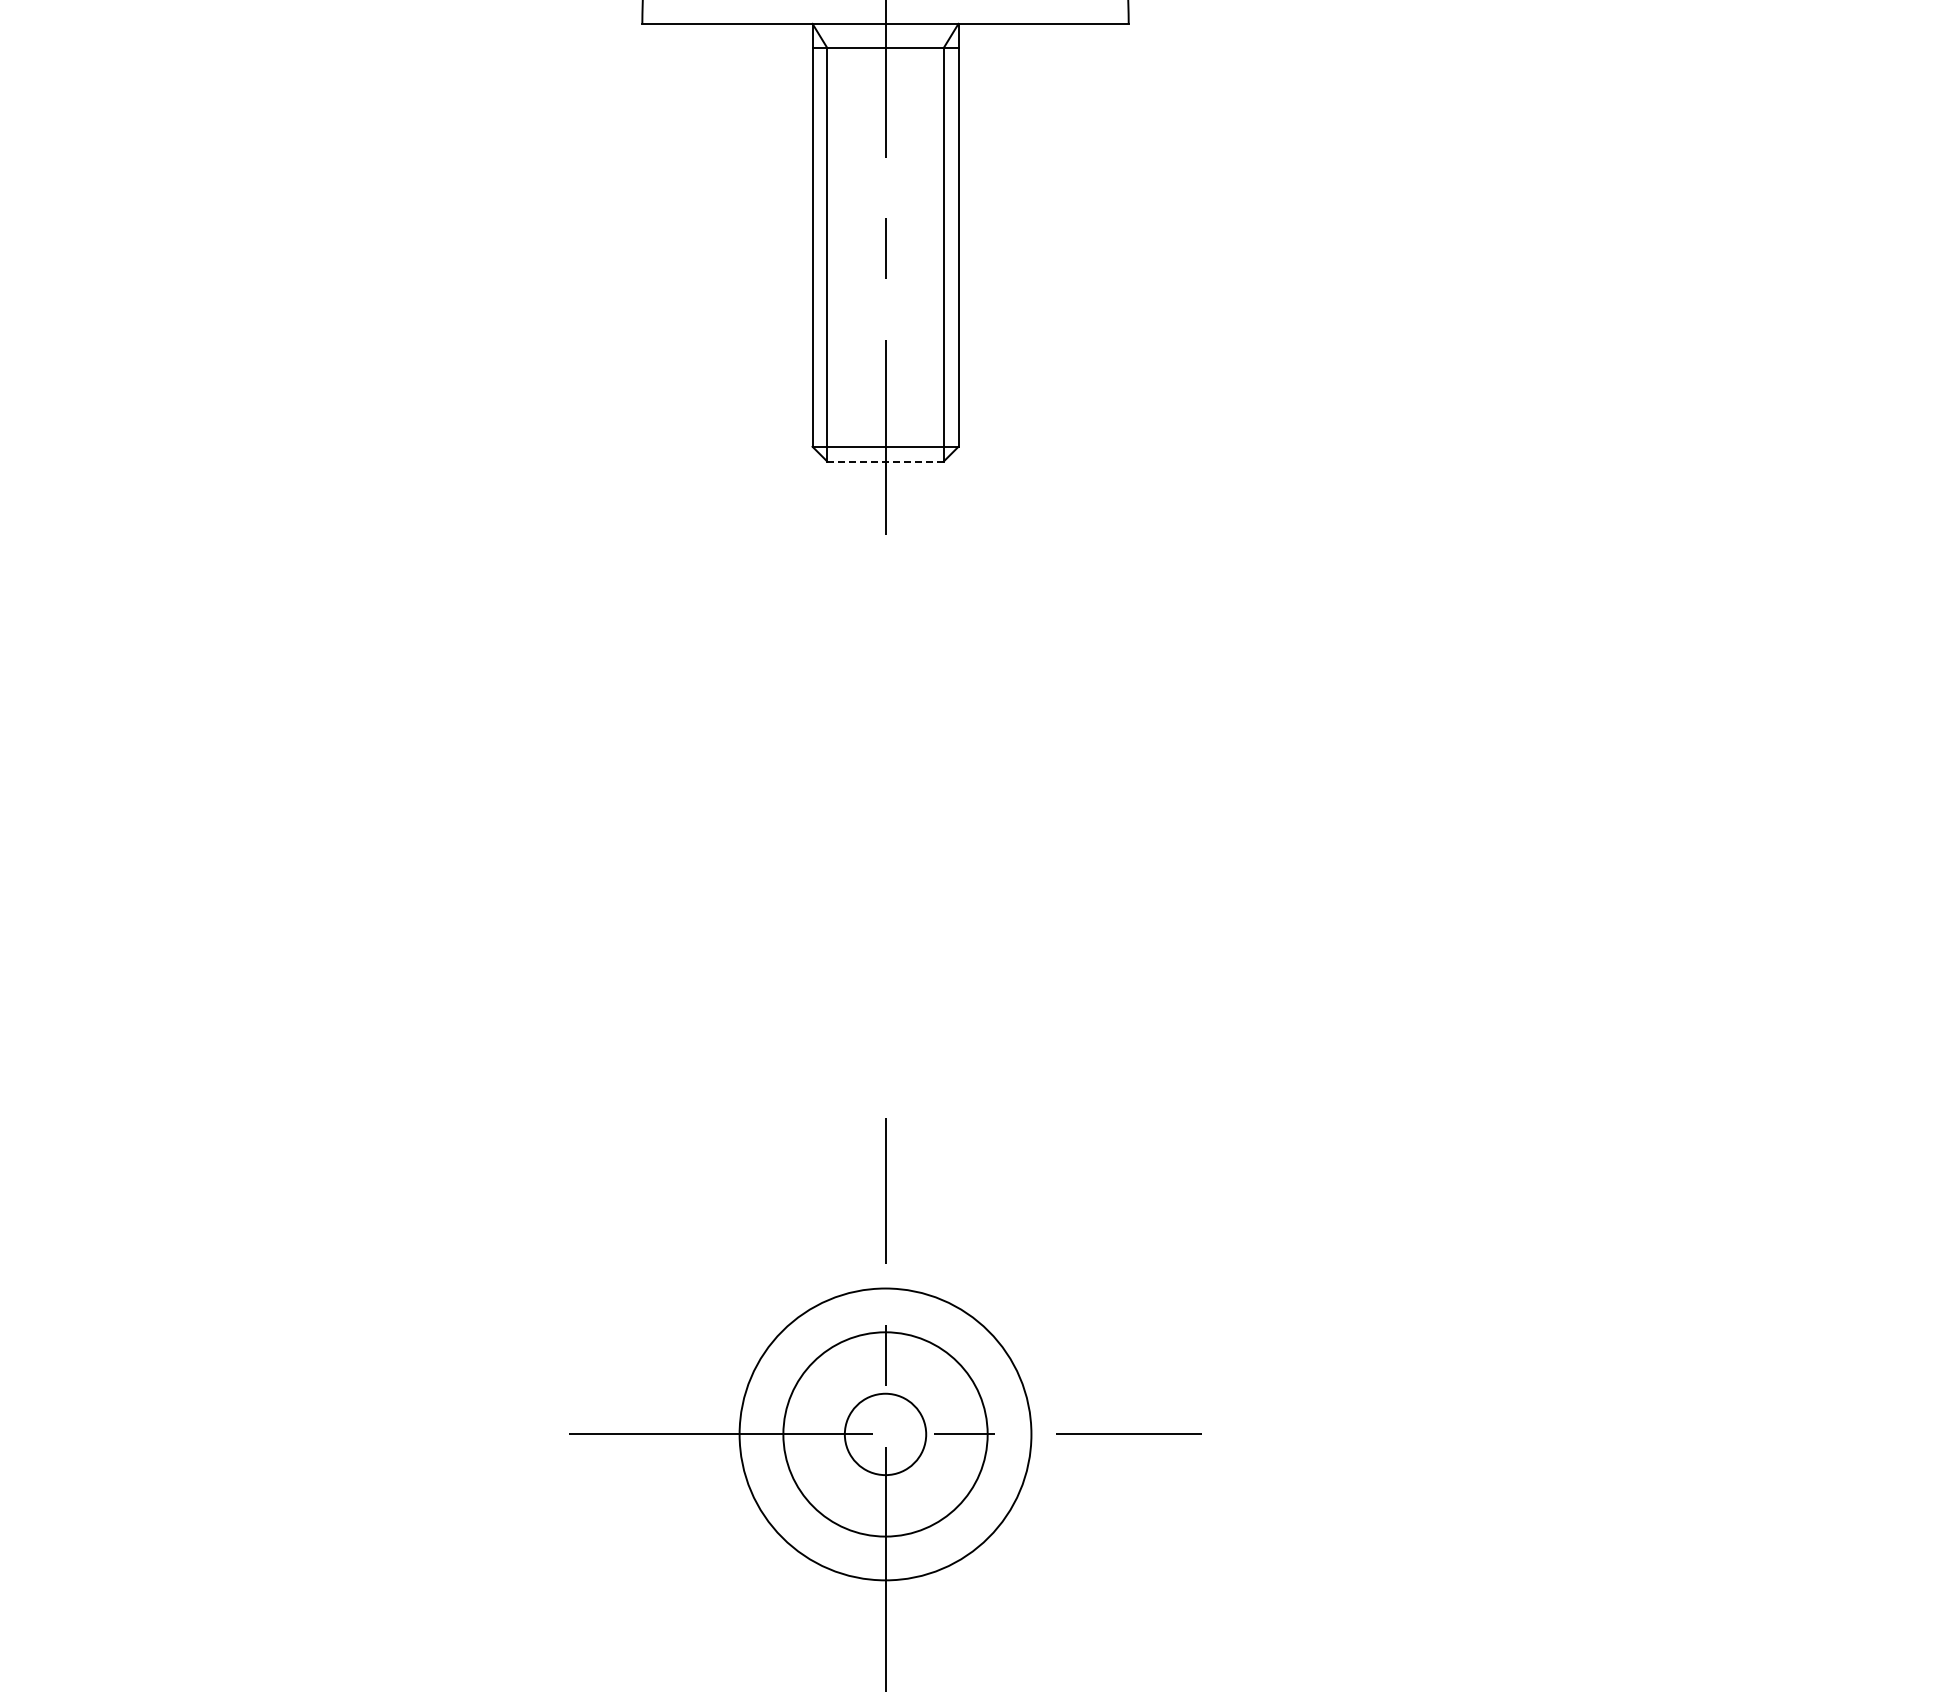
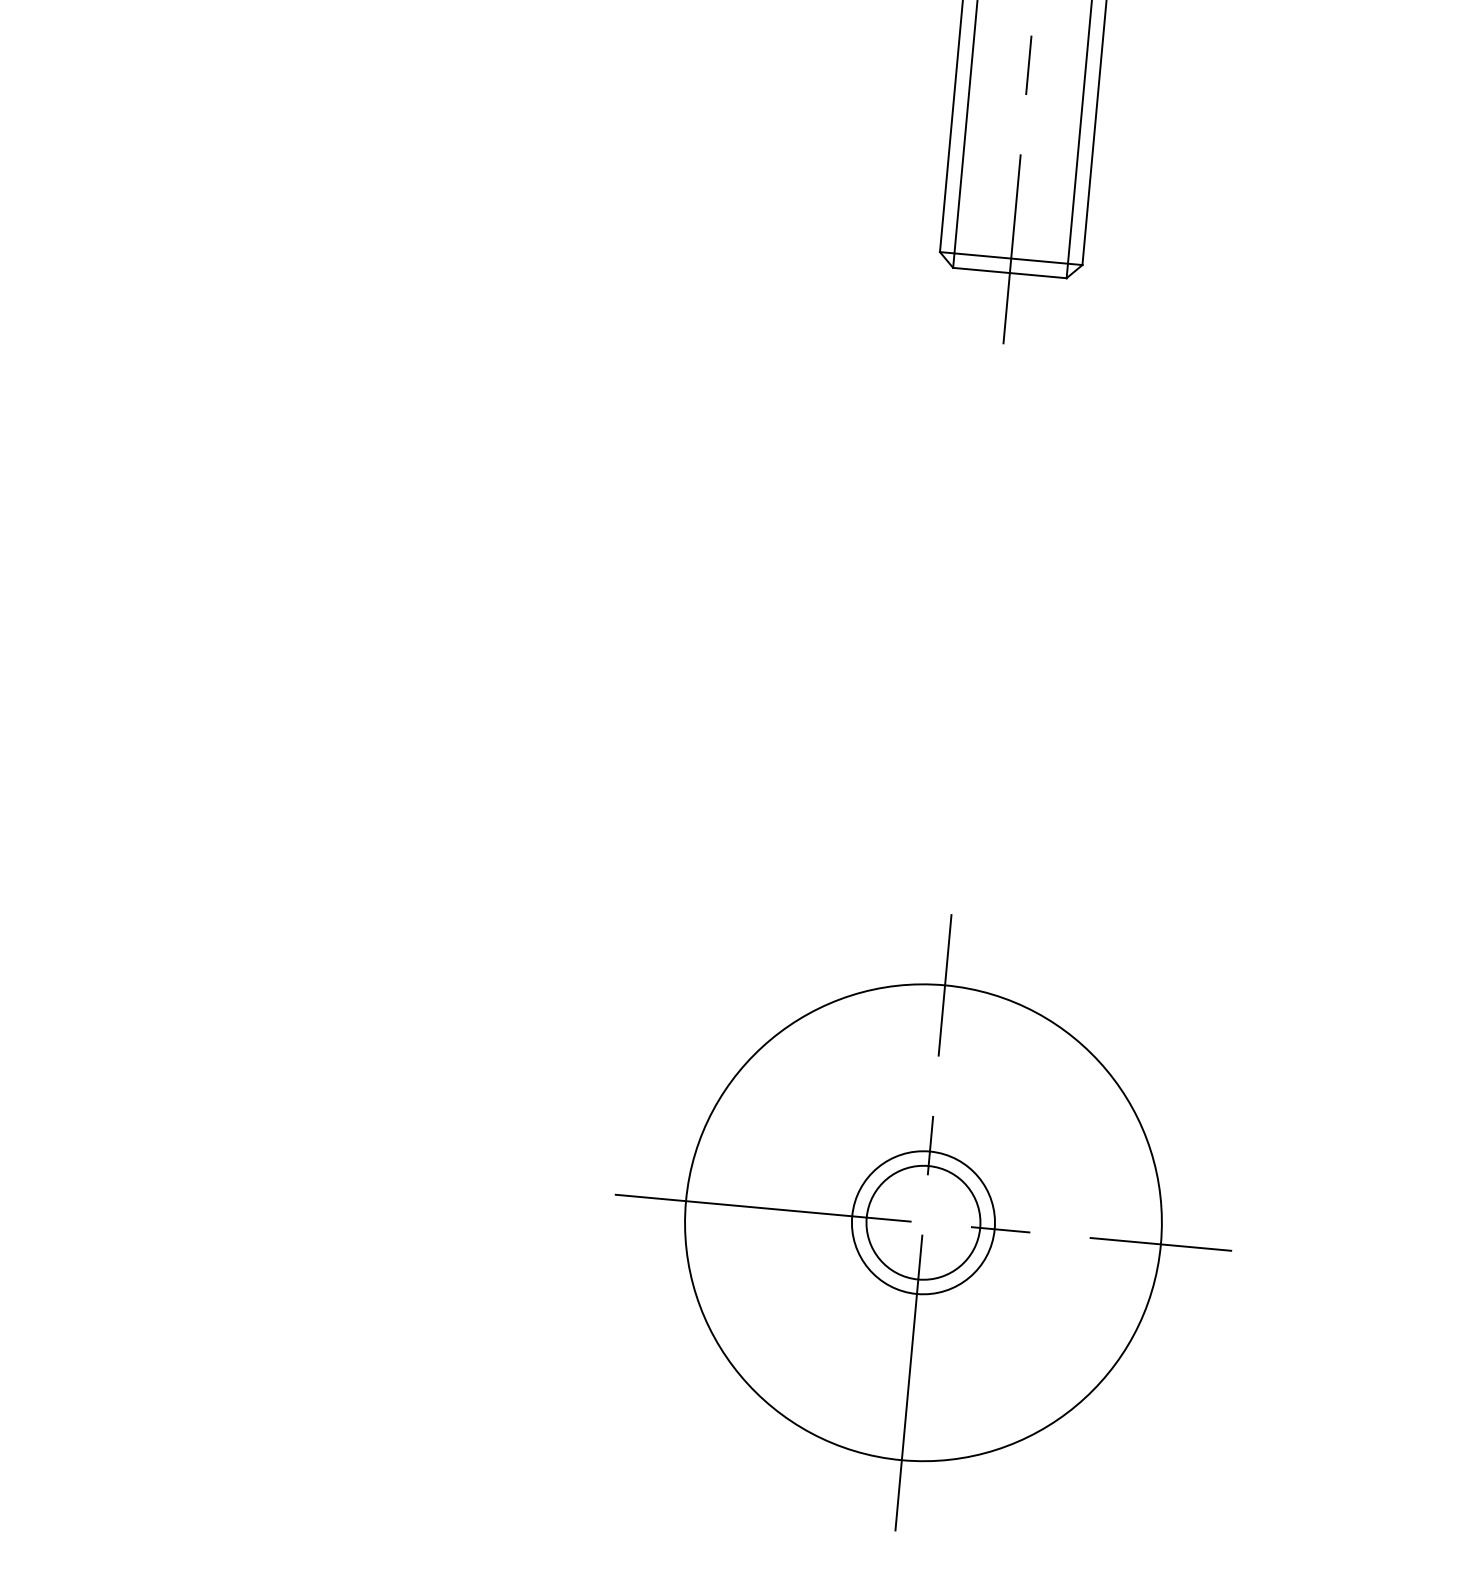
line: (885, 461) -> (1009, 272), dashed -> solid
circle: (885, 1434) -> (923, 1222), size x0.71
circle: (885, 1434) -> (923, 1222), size x1.43
circle: (885, 1434) -> (923, 1222), size x1.67

